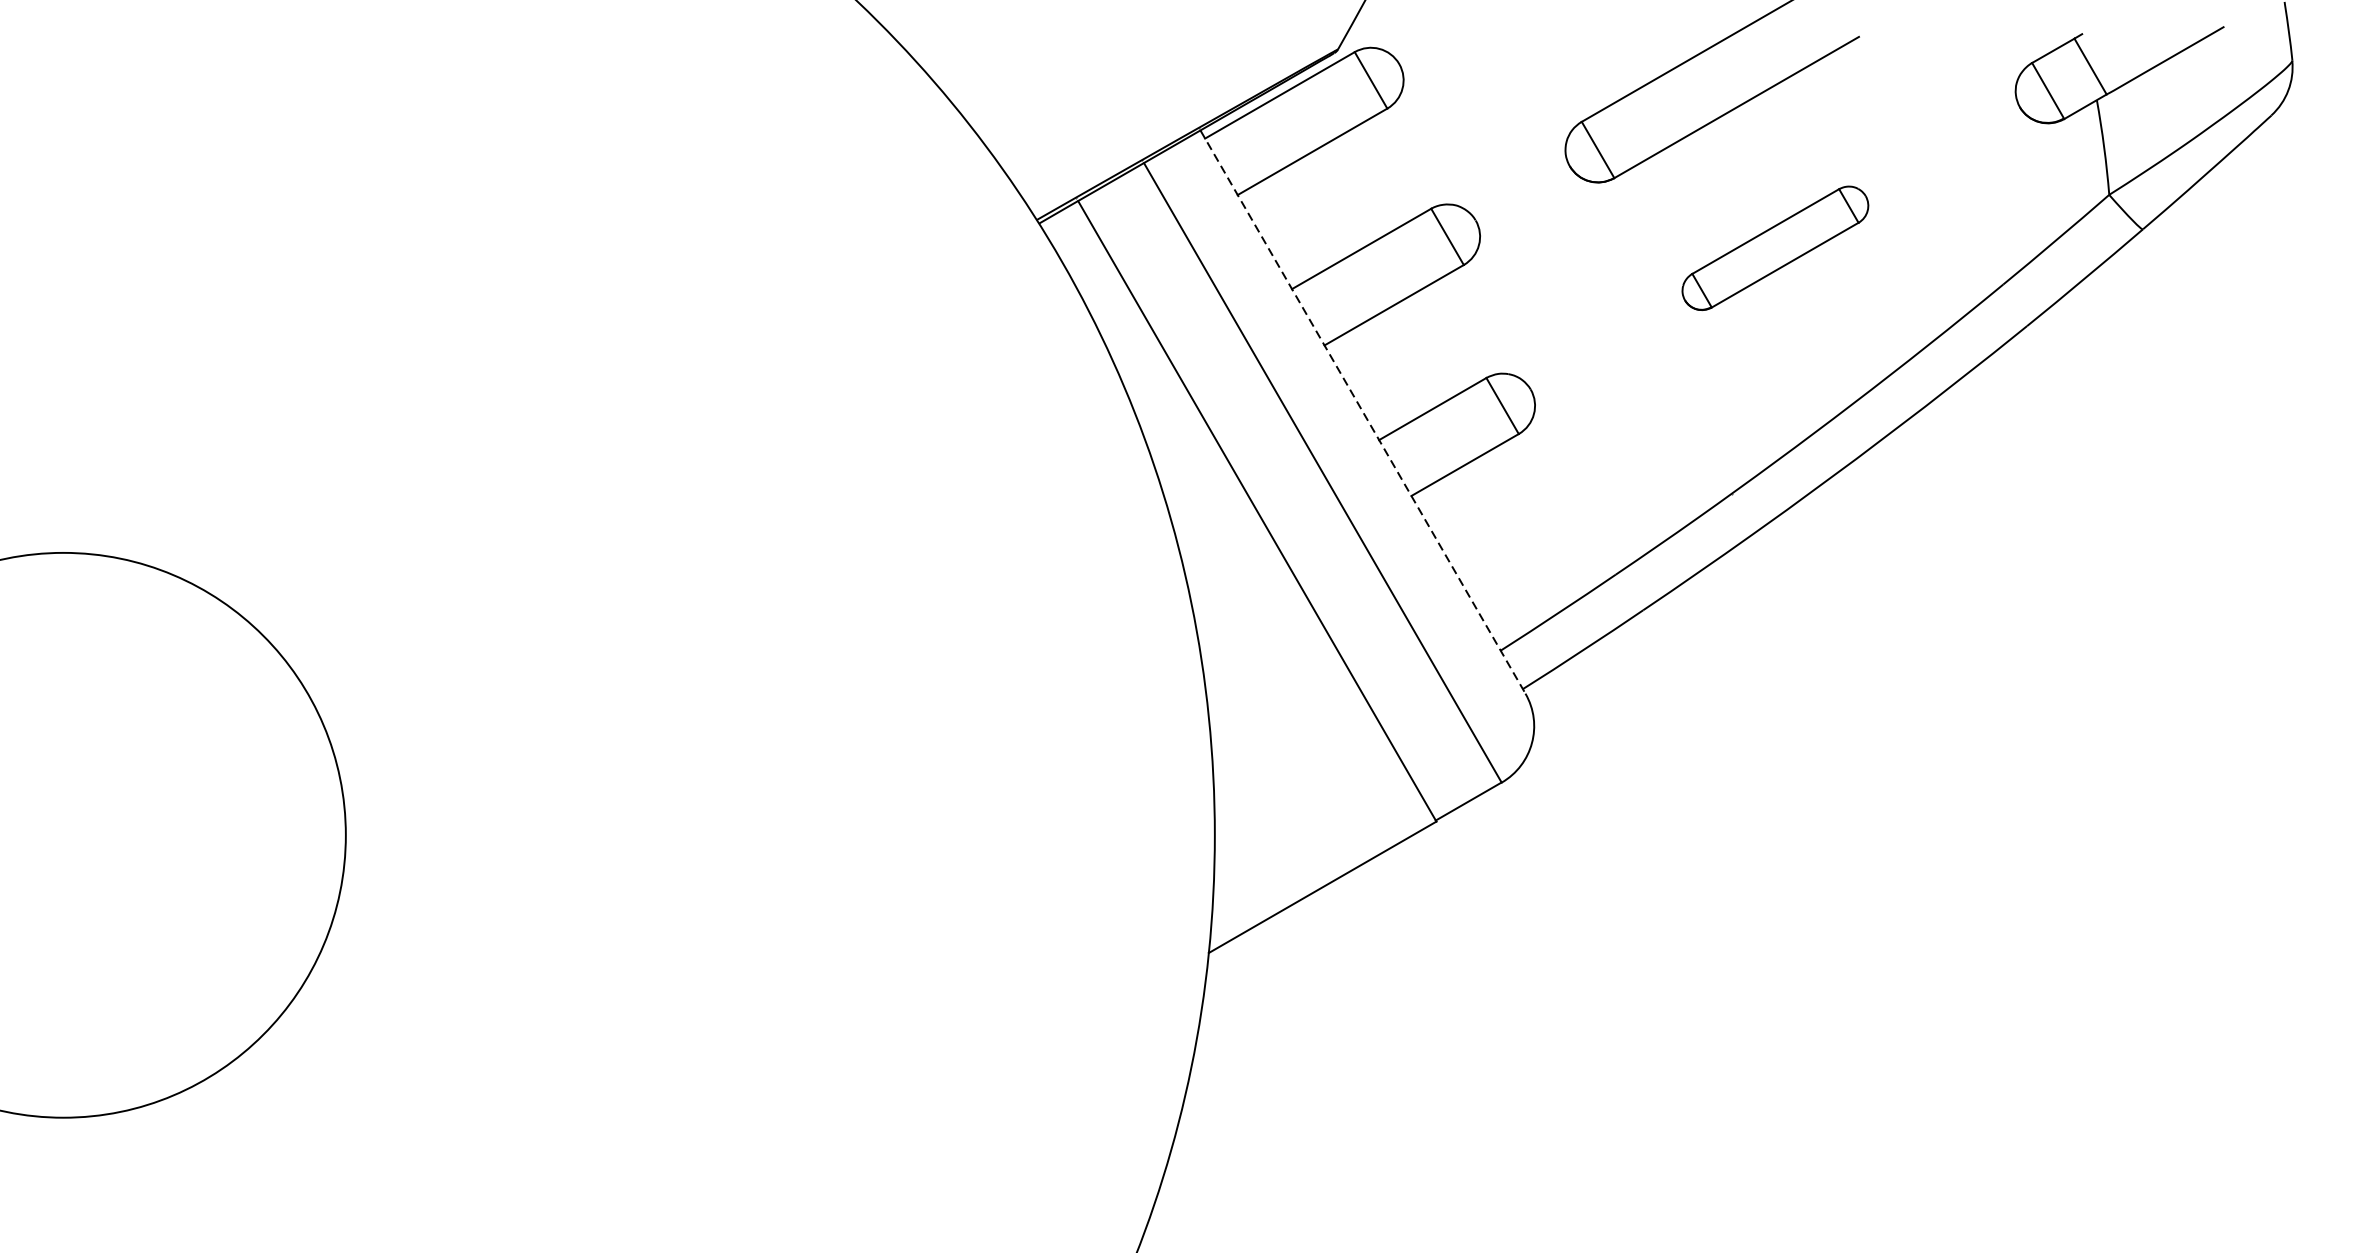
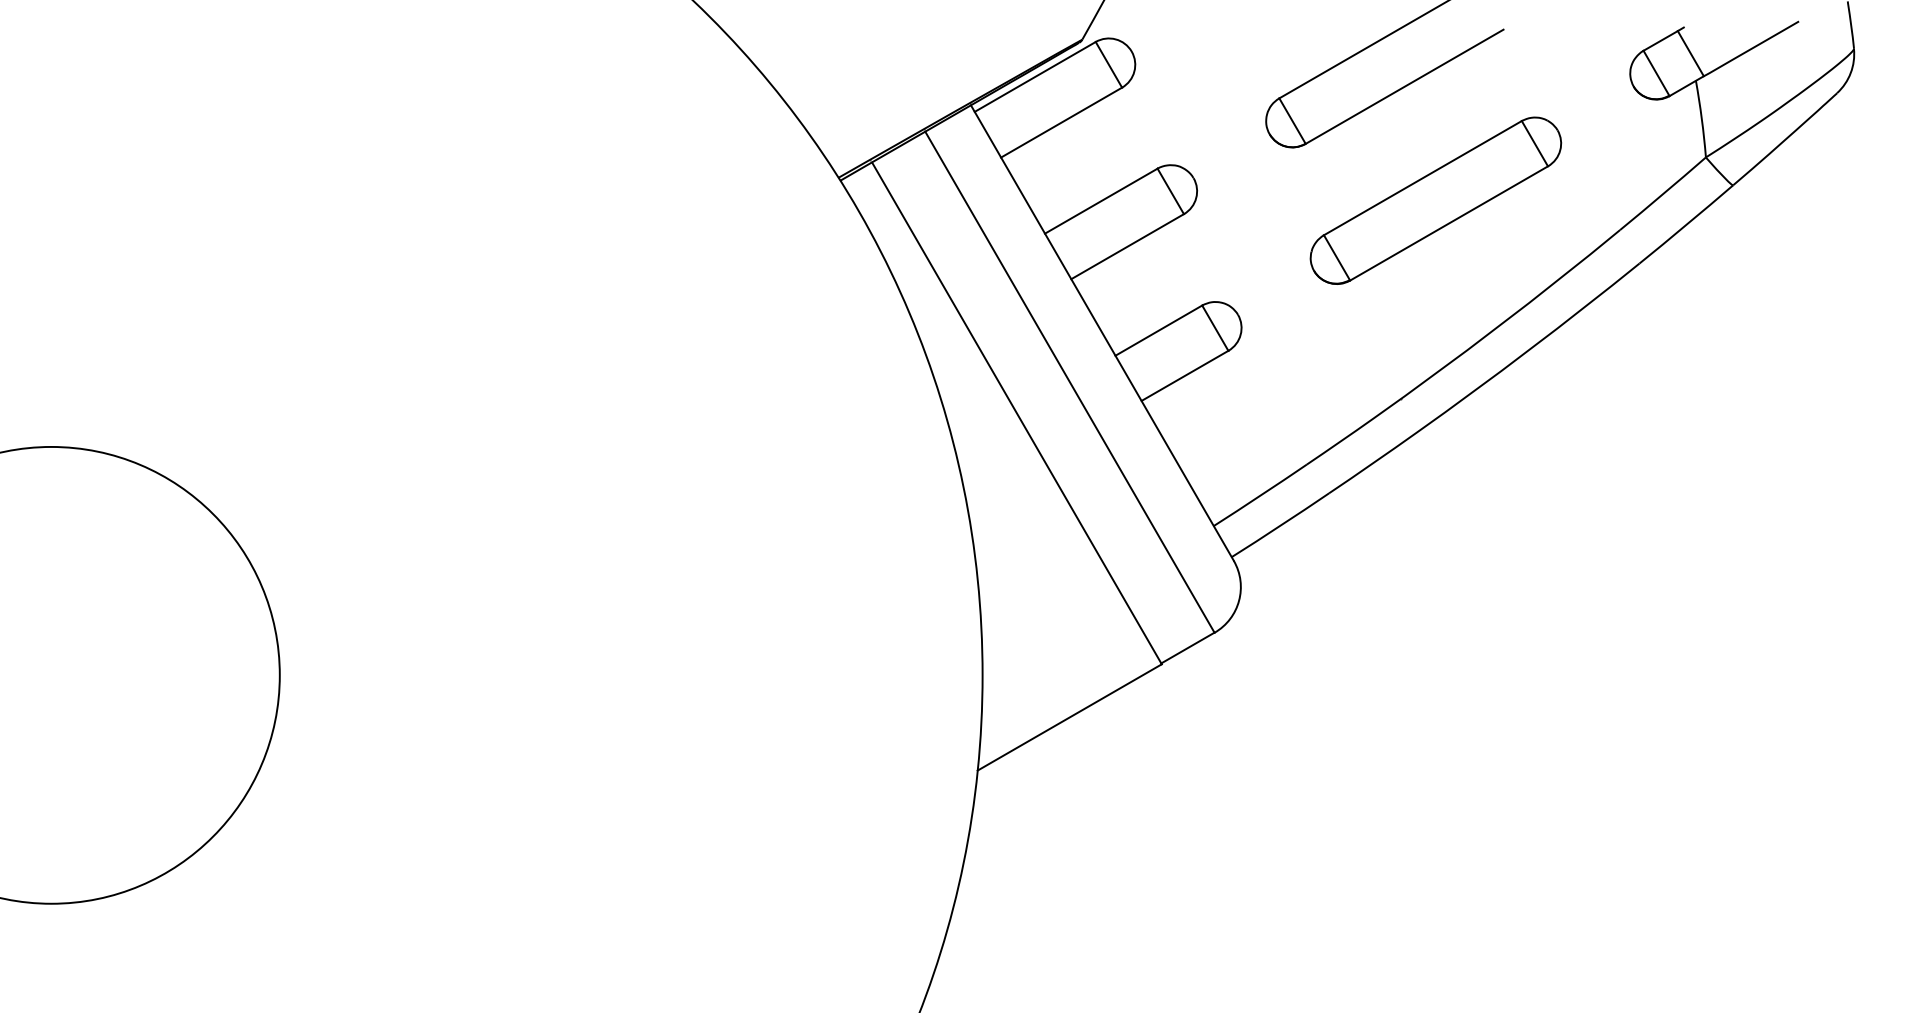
part: (1774, 248) -> (1435, 200), size x1.67
line: (1363, 412) -> (1102, 333), dashed -> solid

